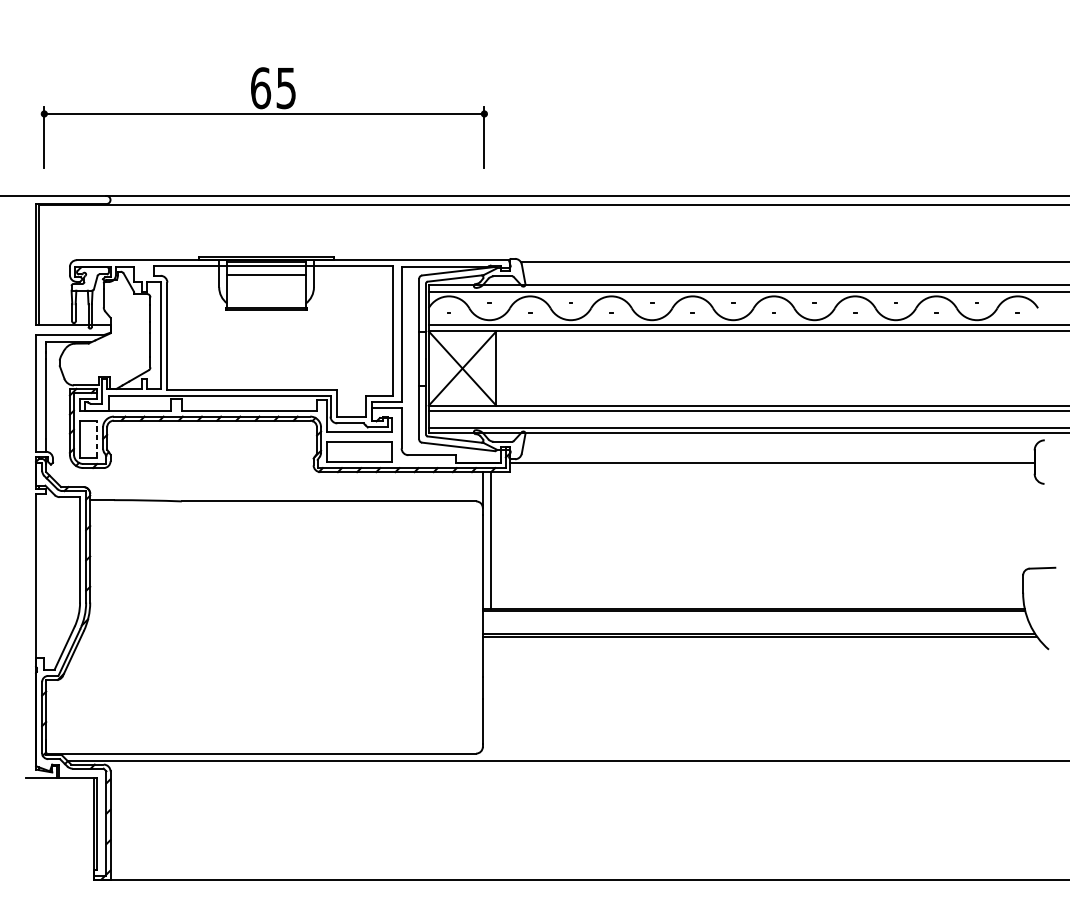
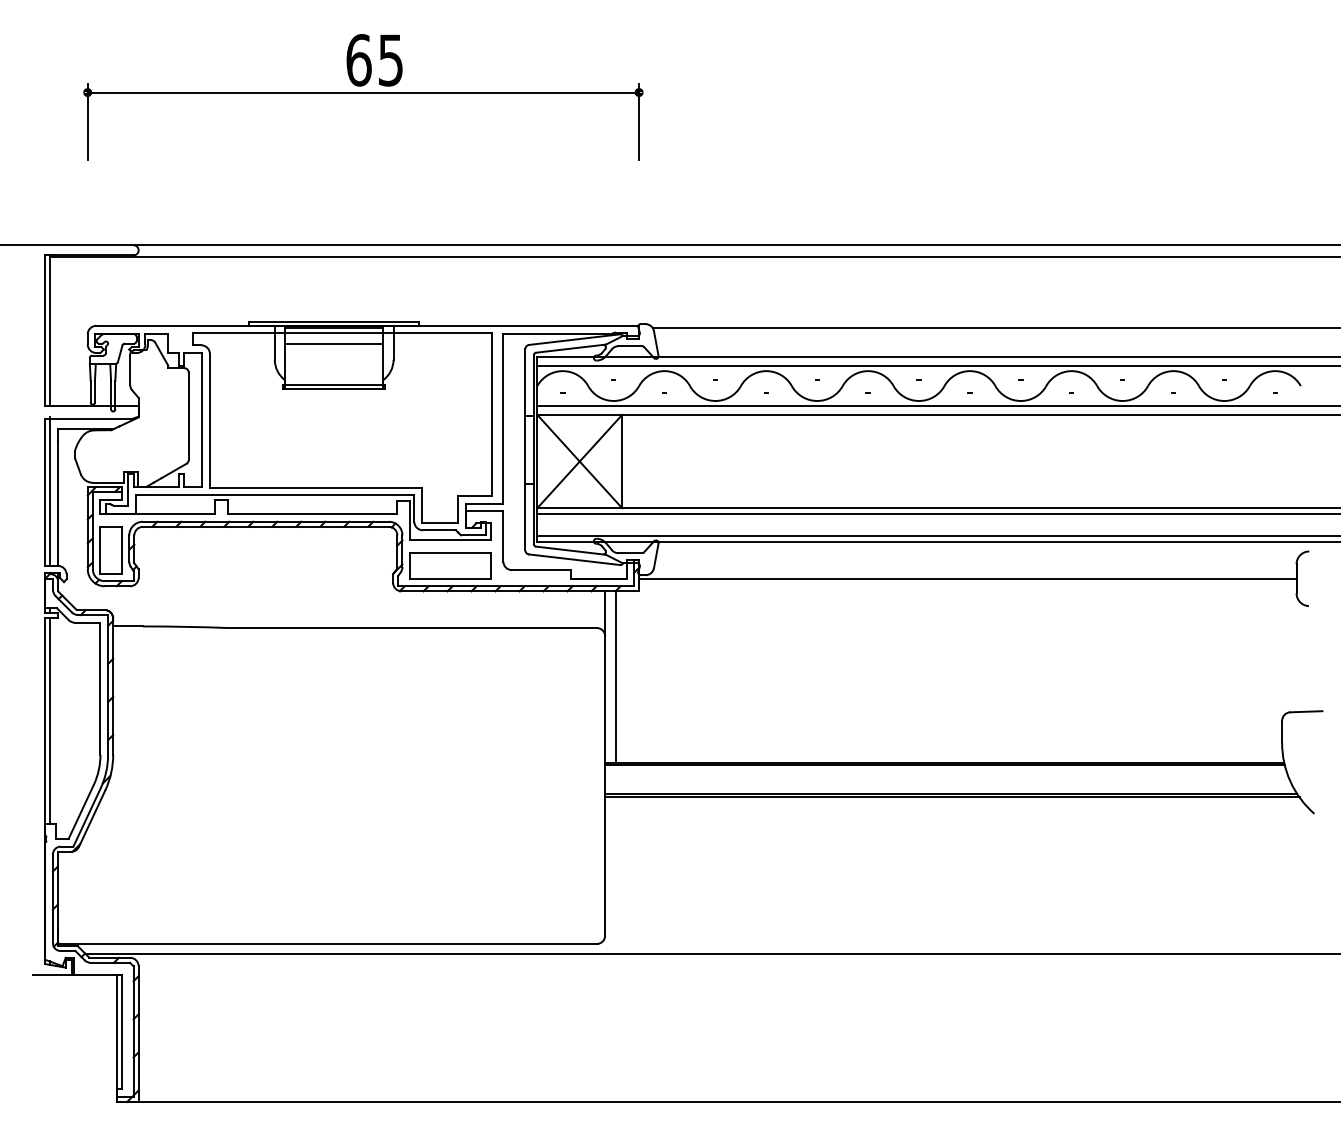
part: (264, 117) -> (363, 97), moved
line: (39, 392) -> (49, 491), added
line: (96, 438) -> (121, 549), dashed -> solid
line: (39, 575) -> (49, 720), added

